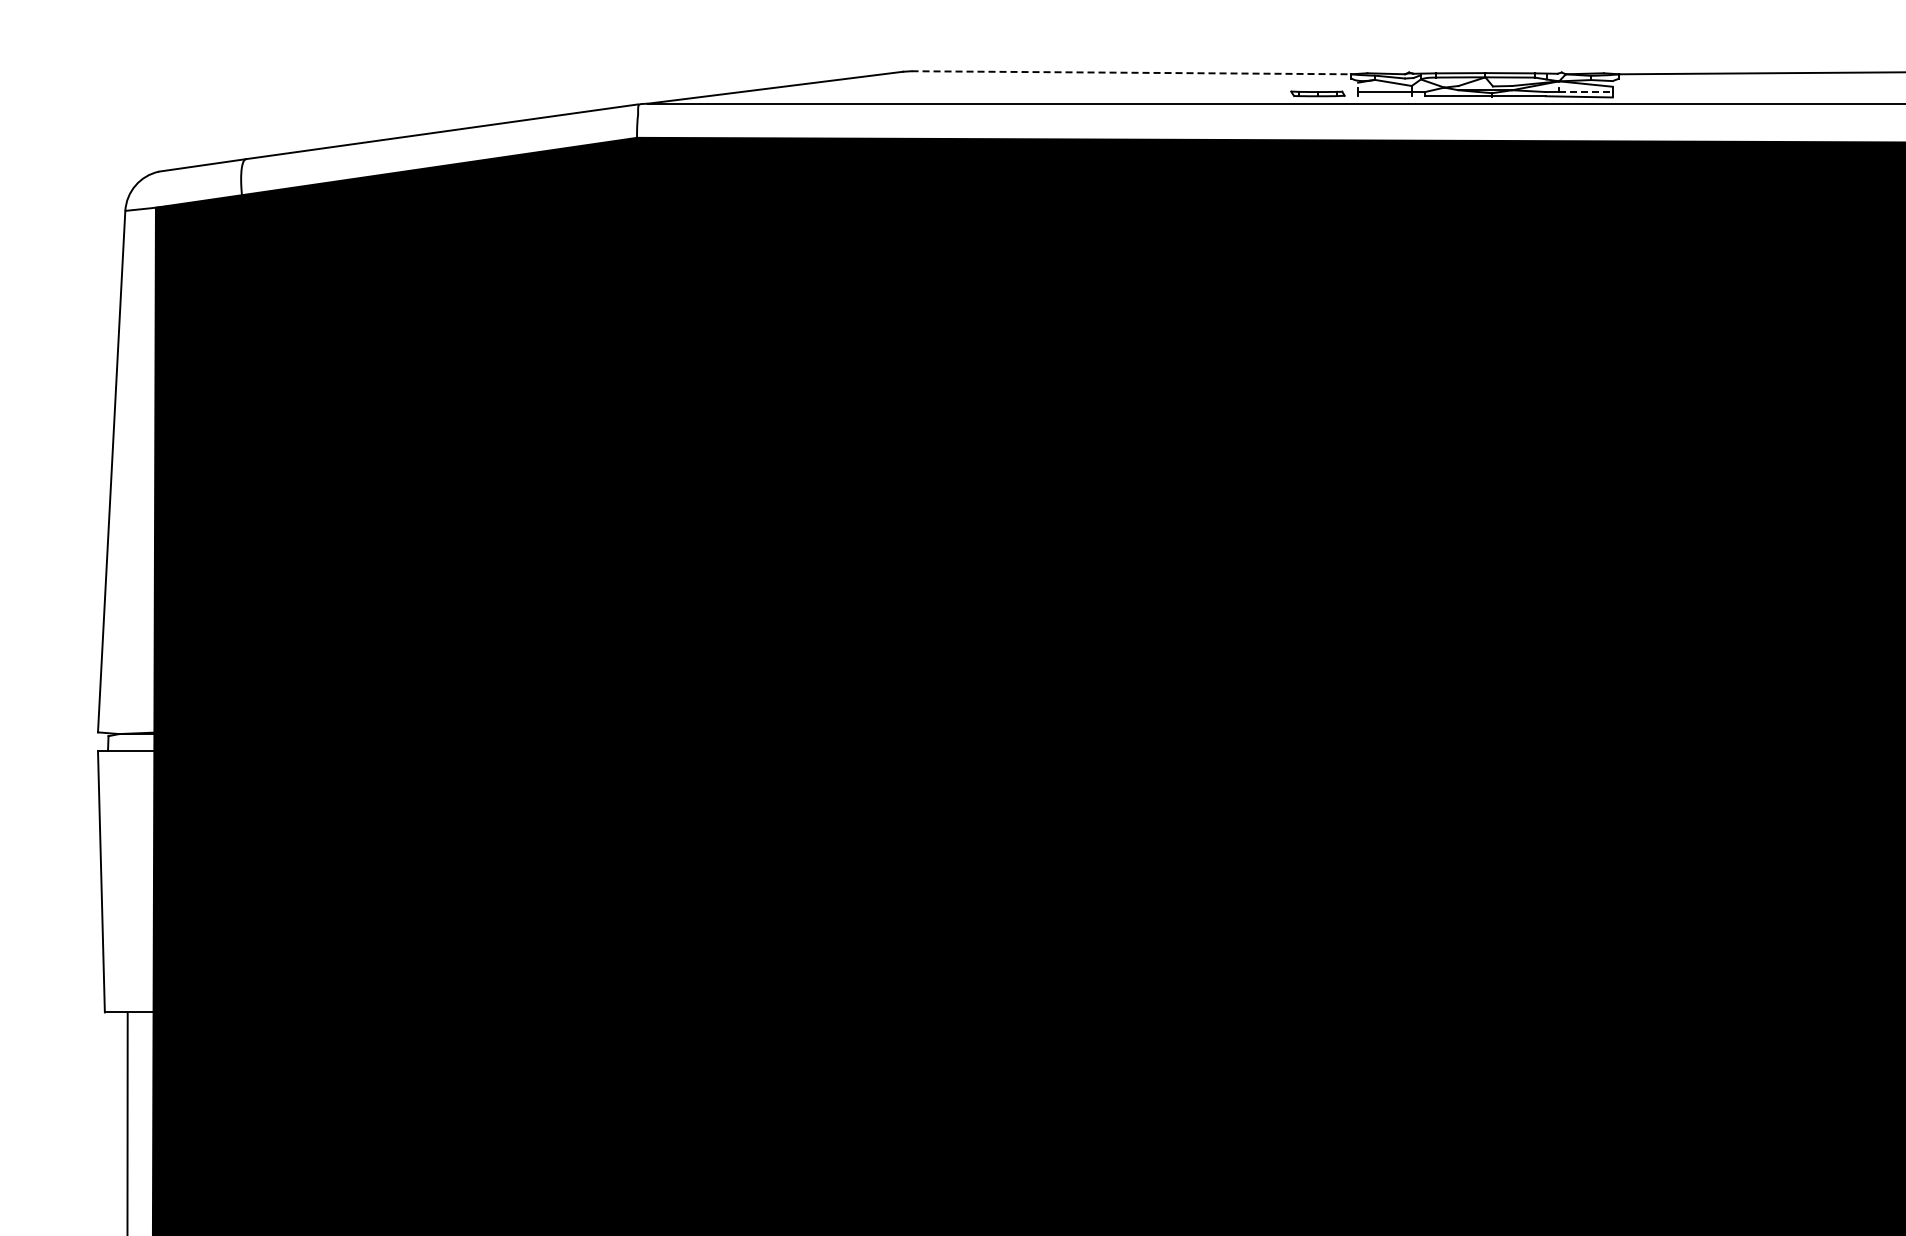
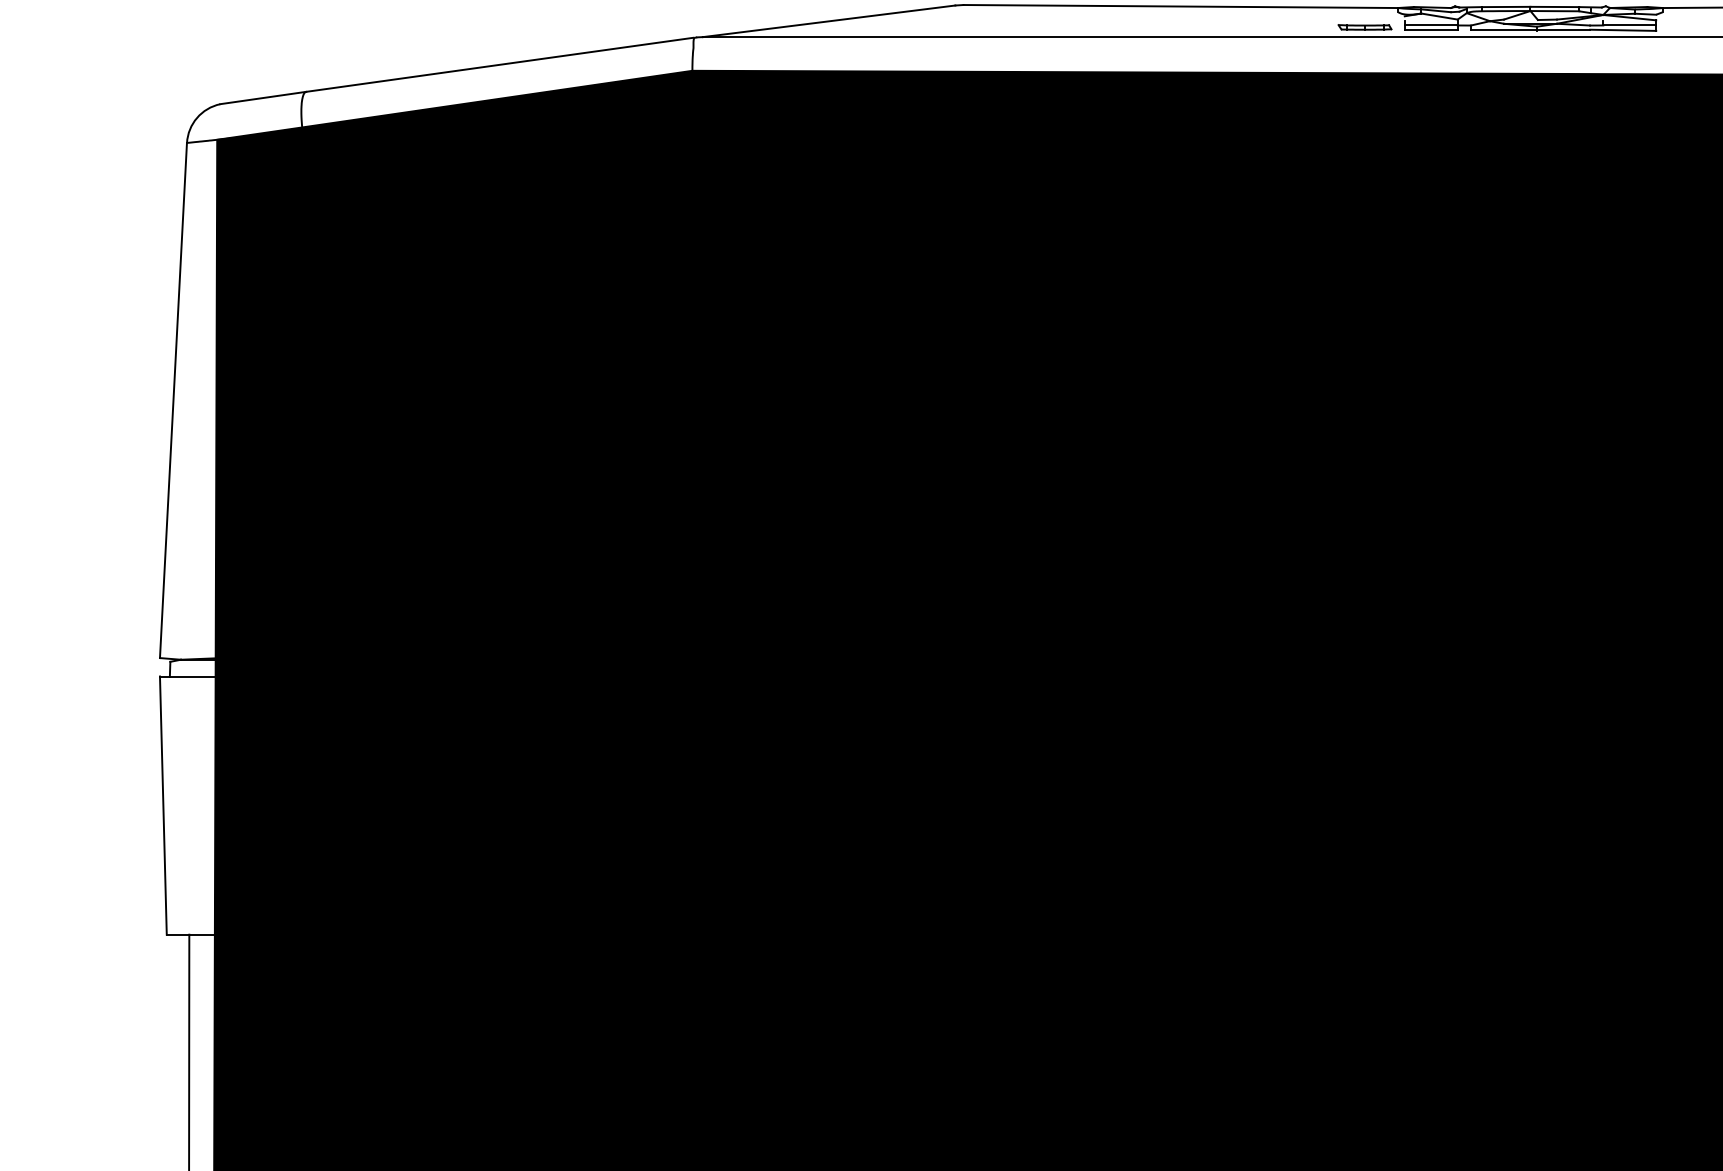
line: (1131, 72) -> (1180, 6), dashed -> solid
line: (1585, 91) -> (1629, 25), dashed -> solid
line: (1384, 96) -> (1430, 29), added

